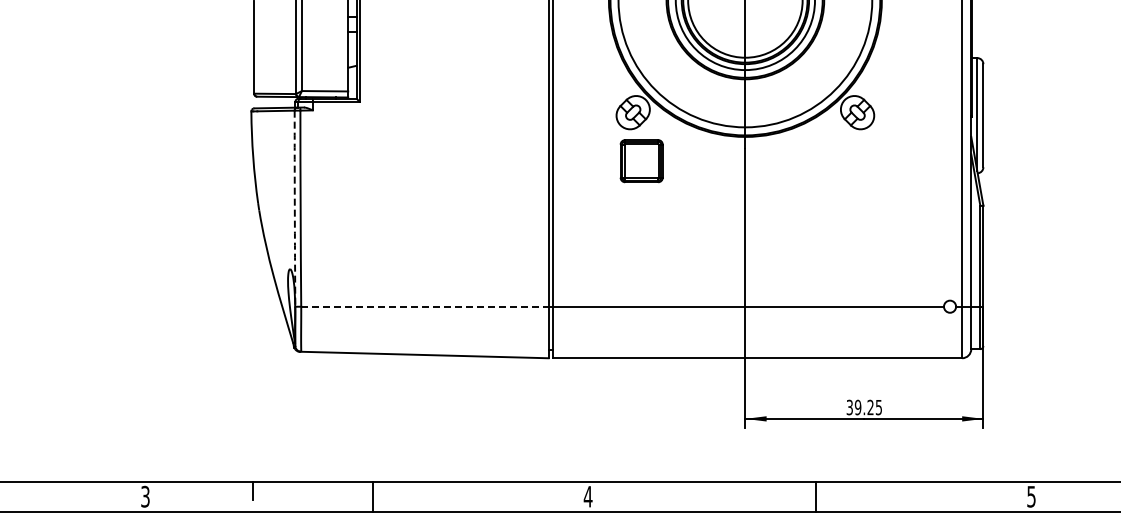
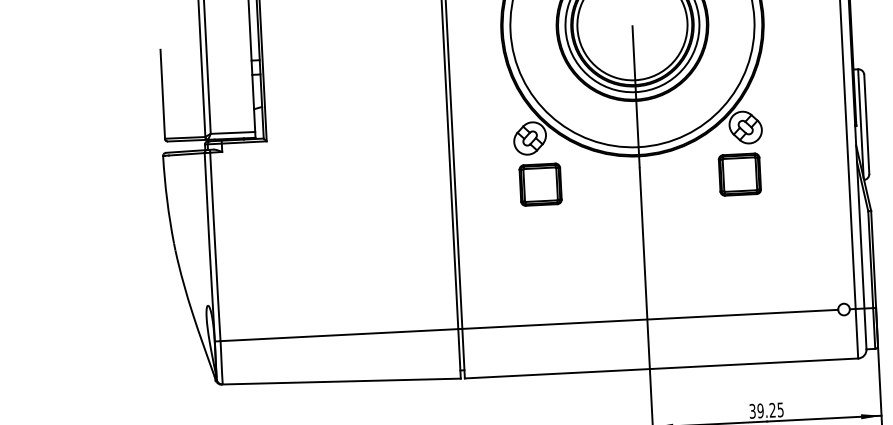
part: (848, 161) -> (739, 174), added
arc: (294, 208) -> (209, 247), dashed -> solid
line: (424, 306) -> (338, 334), dashed -> solid

